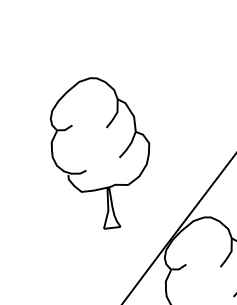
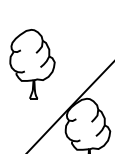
part: (101, 153) -> (32, 64), moved

